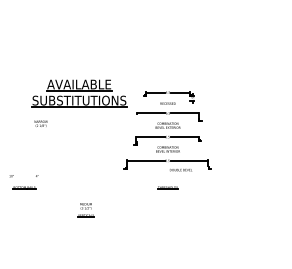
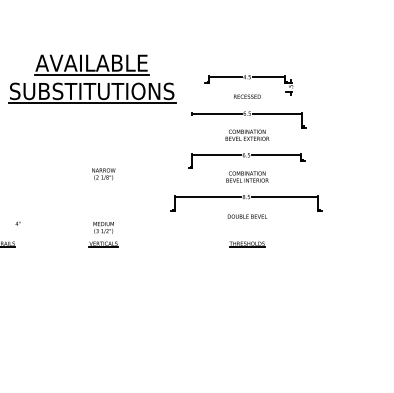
text: (40, 123) -> (102, 173), moved
text: (180, 170) -> (246, 217), moved
part: (85, 210) -> (102, 234), moved

